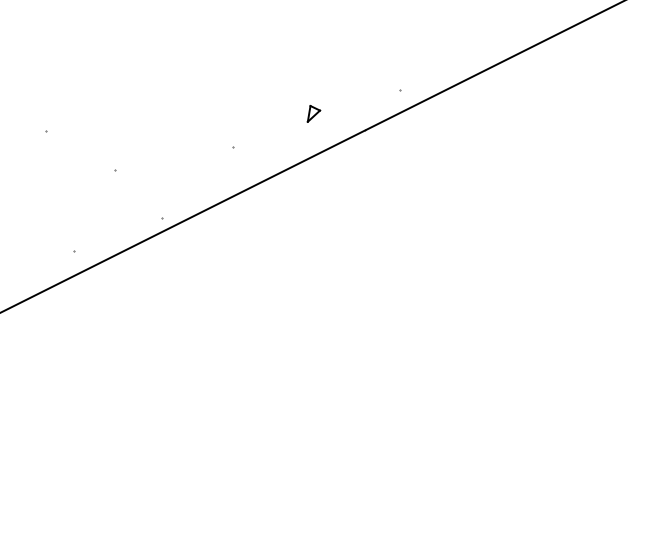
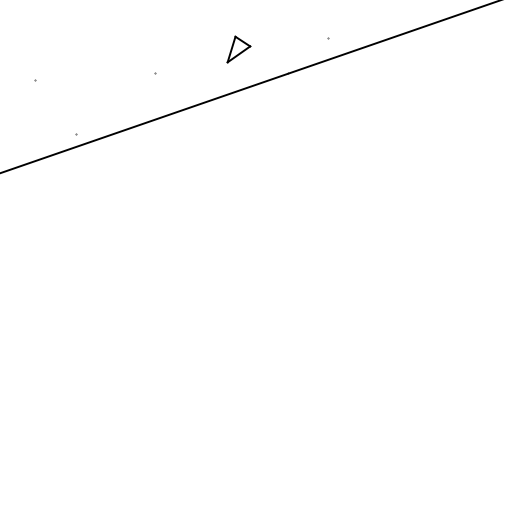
part: (313, 113) -> (239, 50), size x1.67

